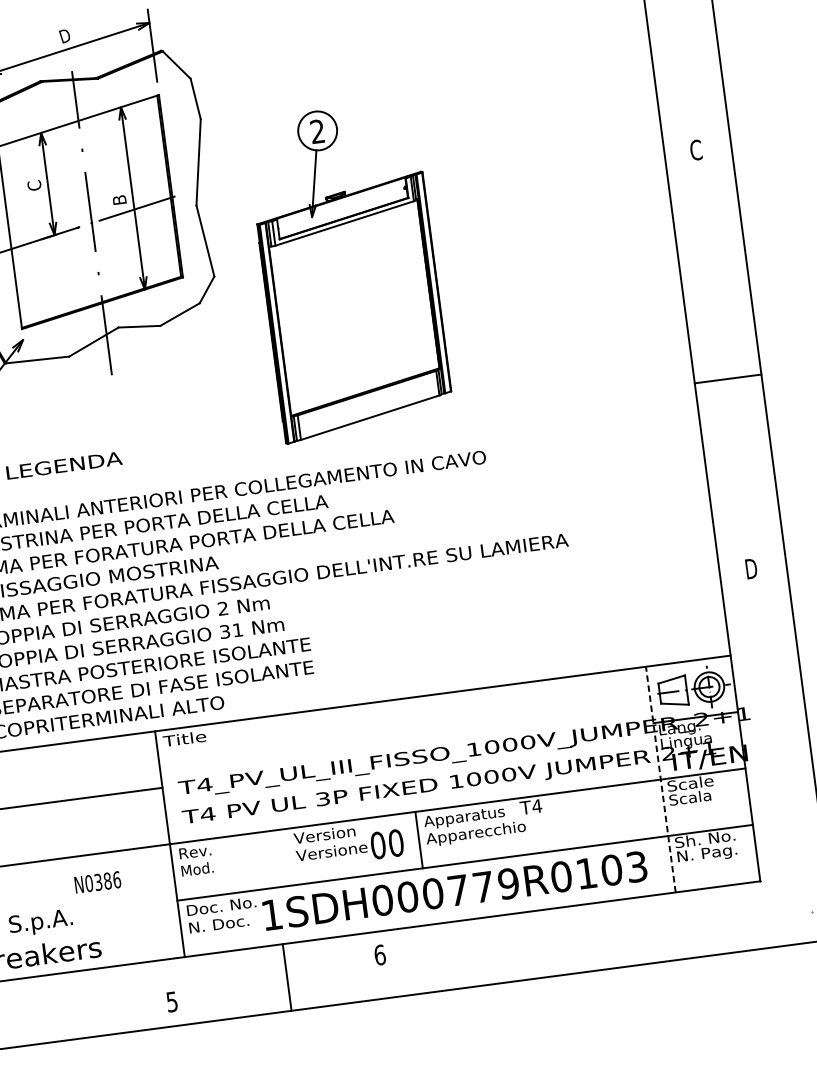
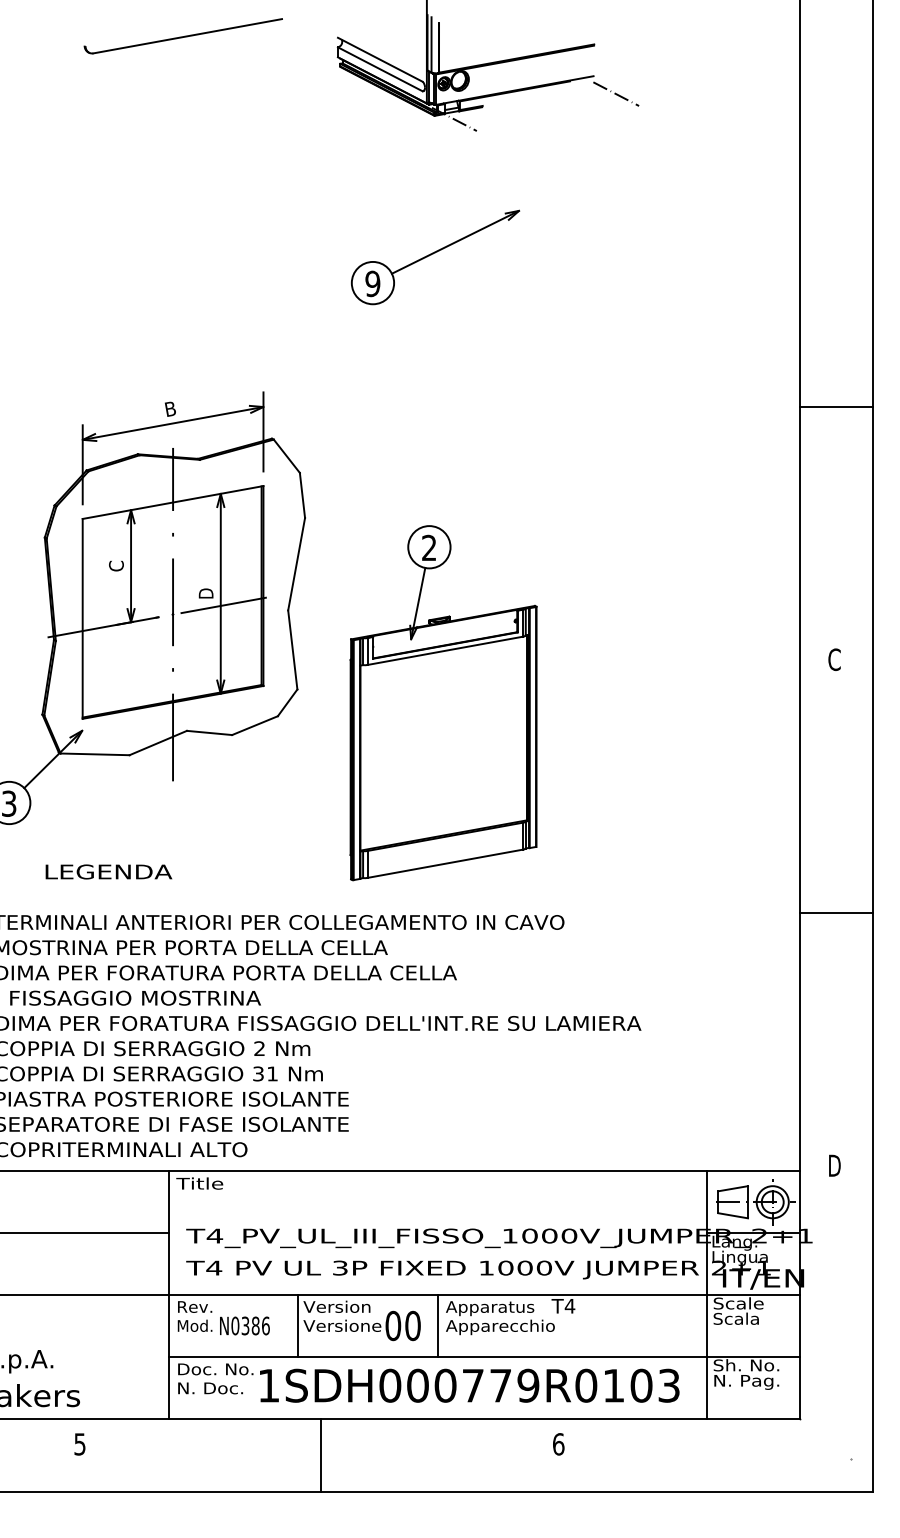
text: (63, 35) -> (169, 408), D -> B
text: (696, 150) -> (834, 659), moved
text: (119, 200) -> (205, 593), B -> D
line: (728, 378) -> (836, 912), moved
text: (751, 568) -> (834, 1165), moved
line: (661, 779) -> (707, 1295), dashed -> solid
line: (291, 856) -> (298, 1325), added
text: (97, 882) -> (244, 1325), moved
text: (379, 955) -> (558, 1444), moved
line: (287, 976) -> (321, 1454), moved
text: (171, 1002) -> (79, 1444), moved

